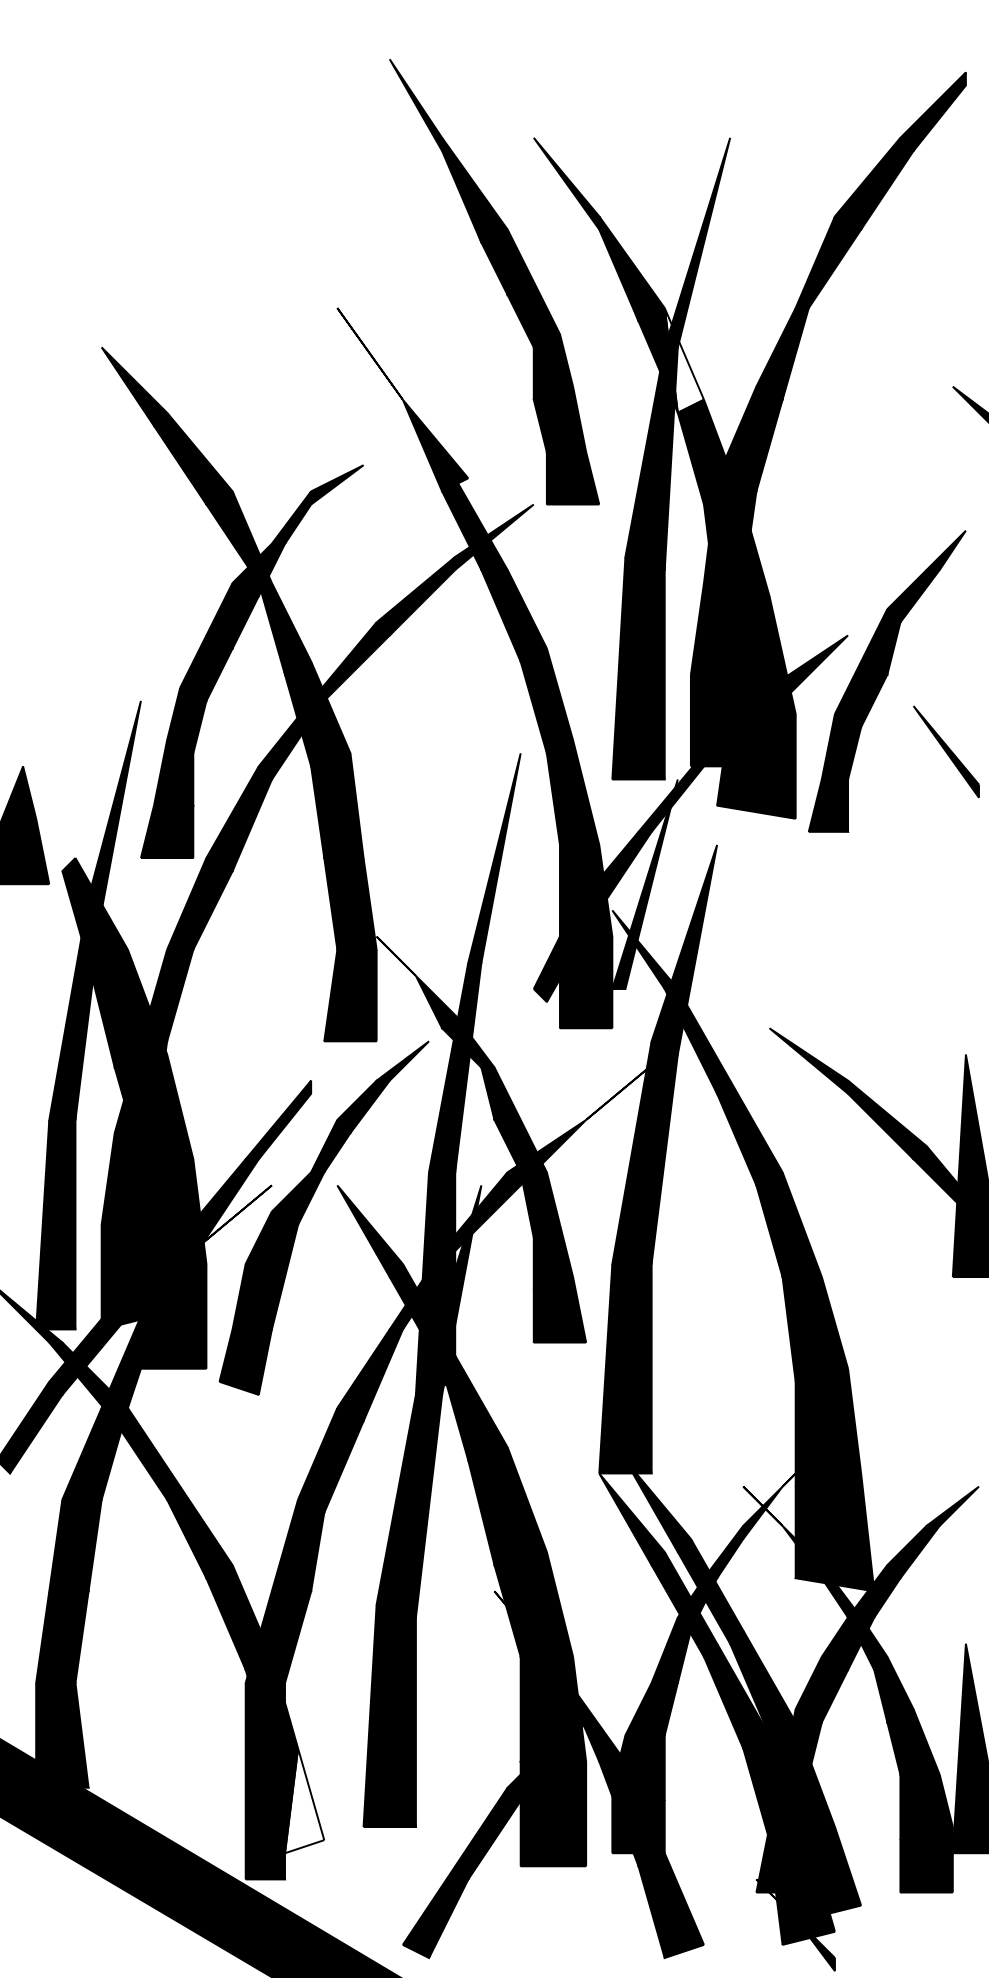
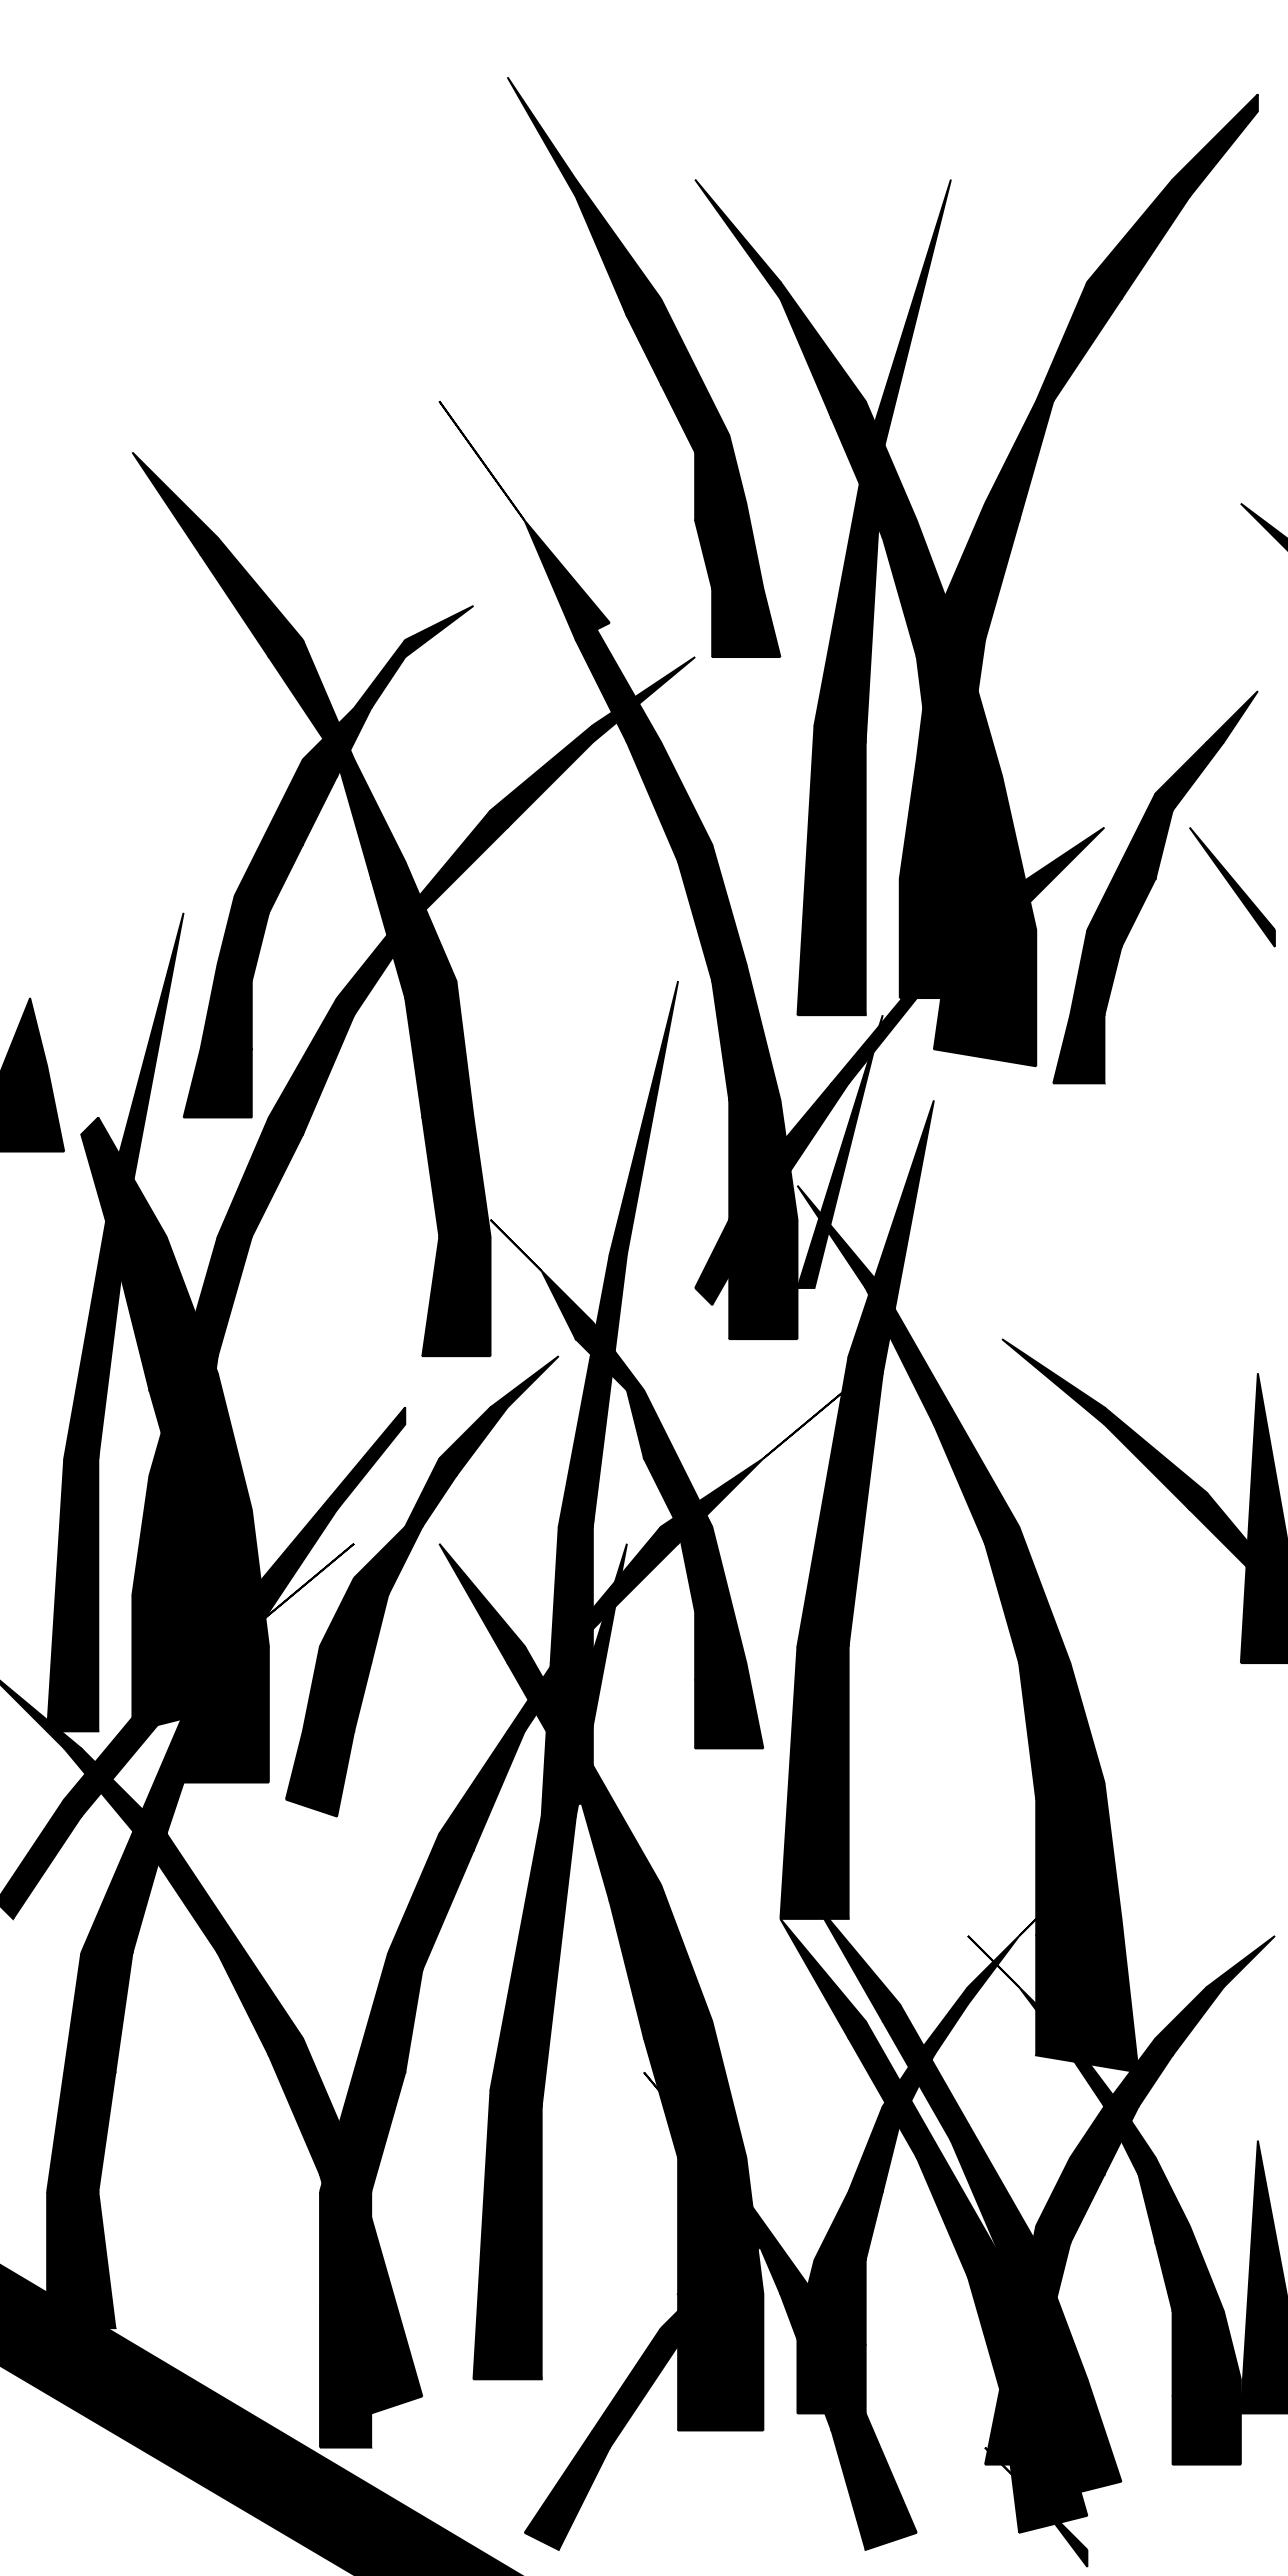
fill: (683, 360) -> (890, 469), added
part: (946, 752) -> (1232, 887), moved
fill: (304, 1801) -> (396, 2345), added

